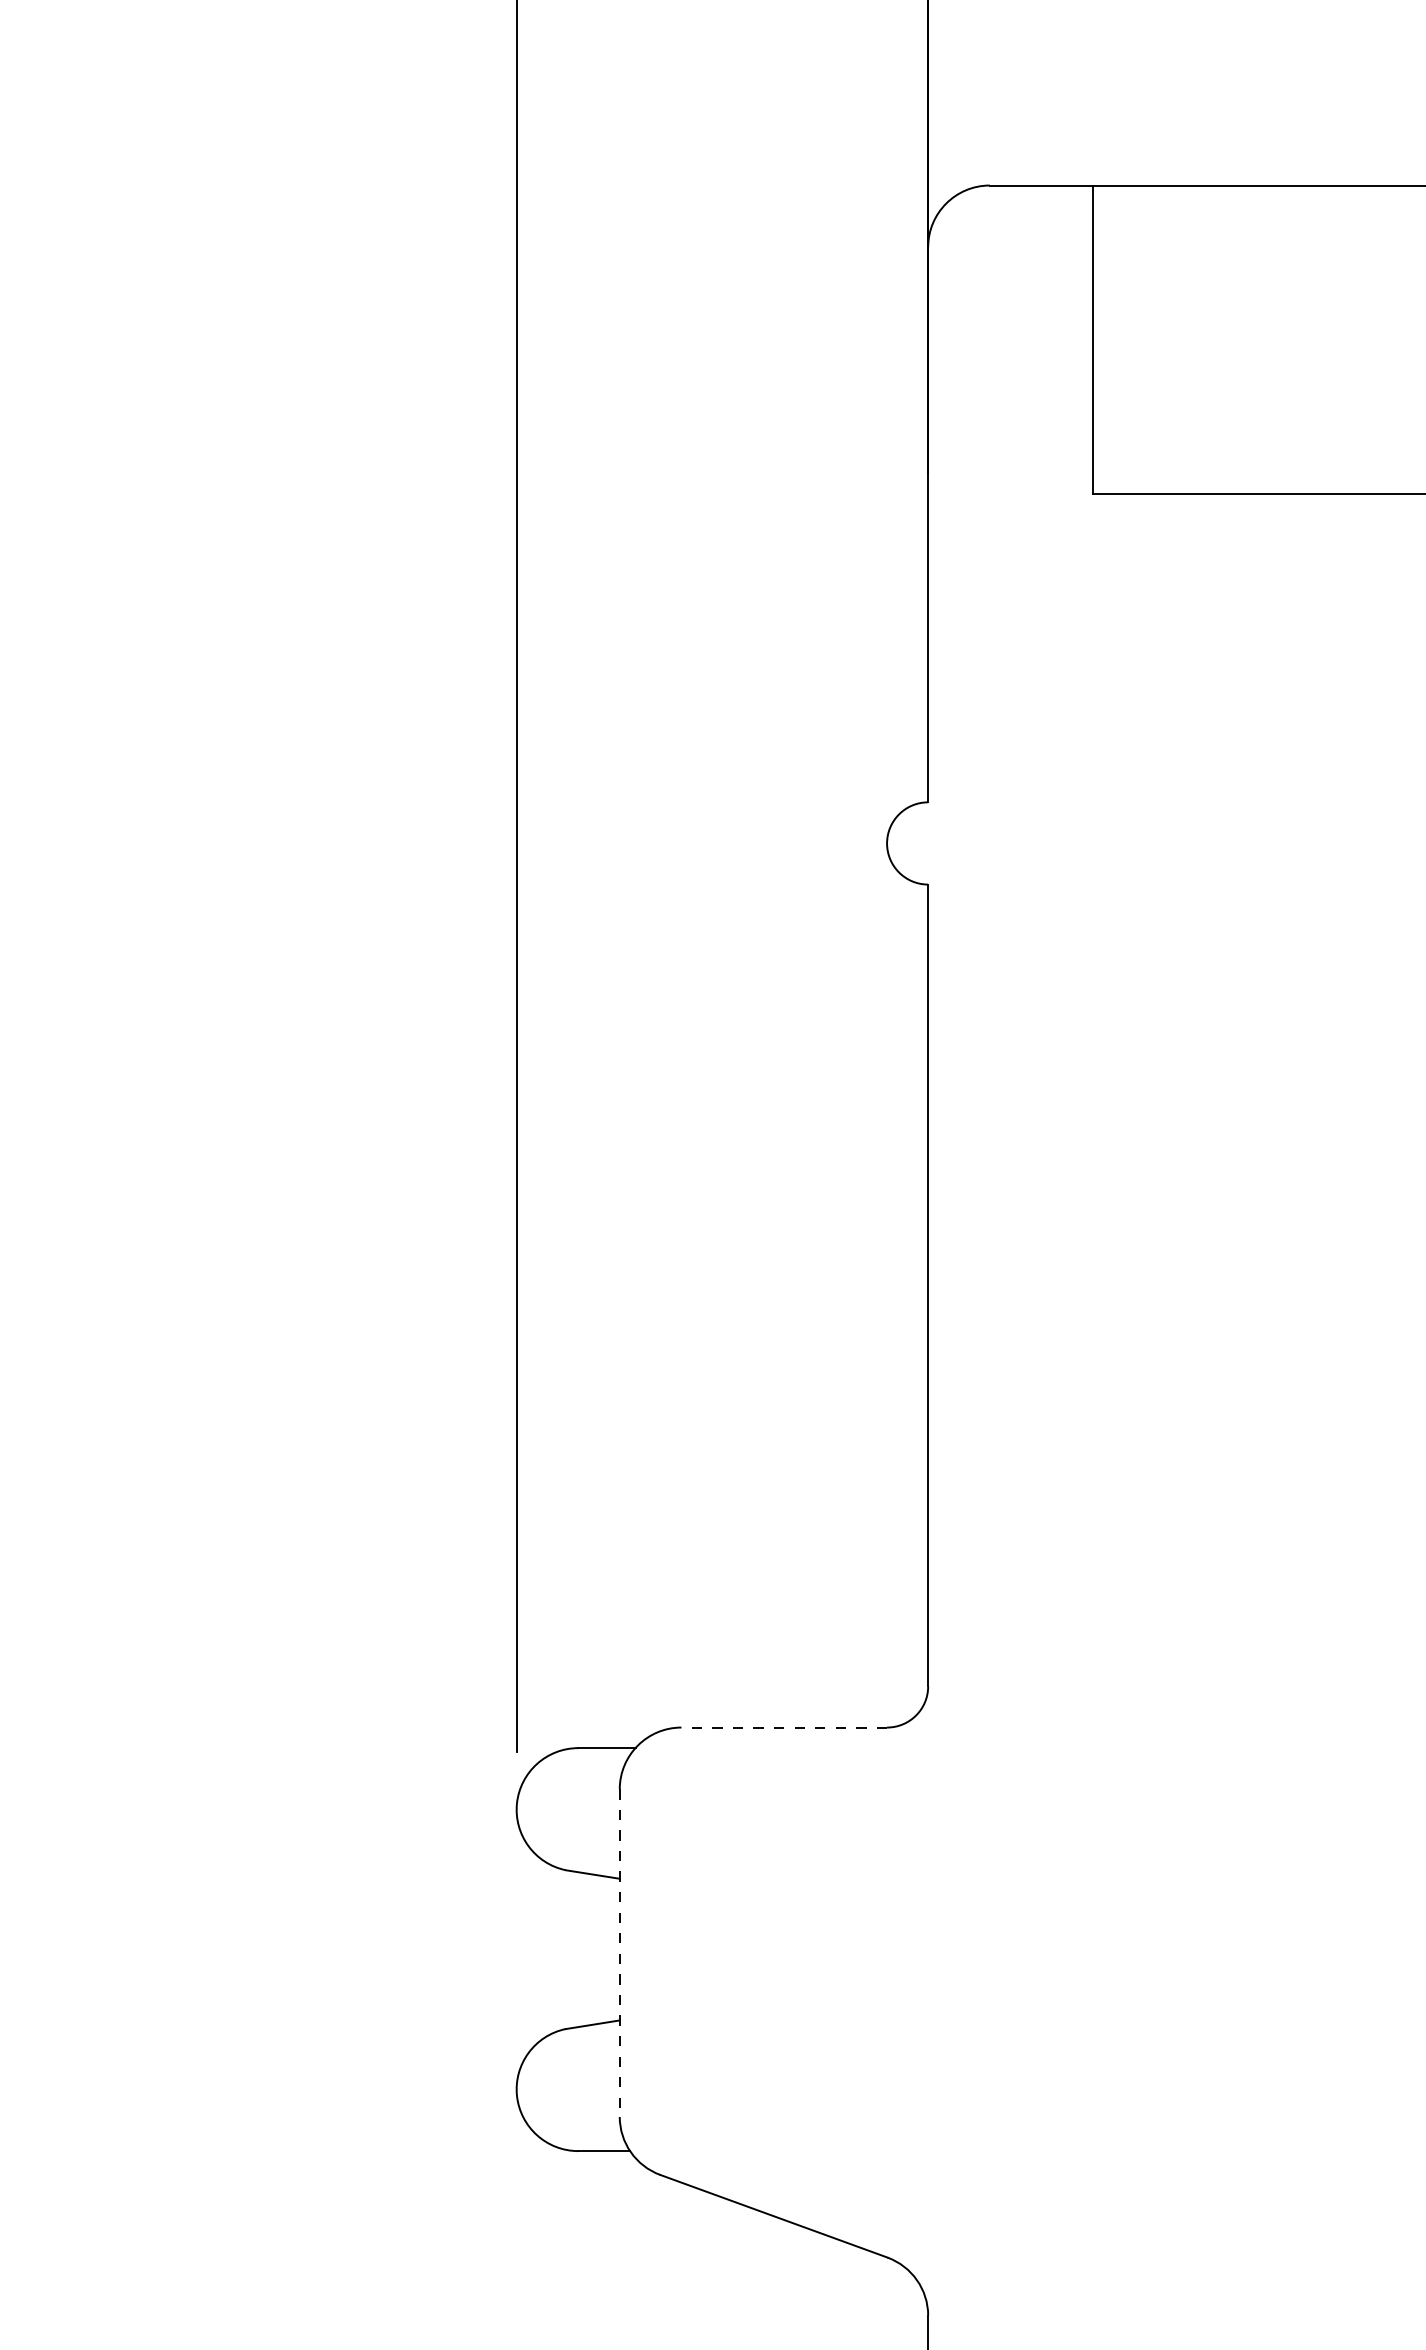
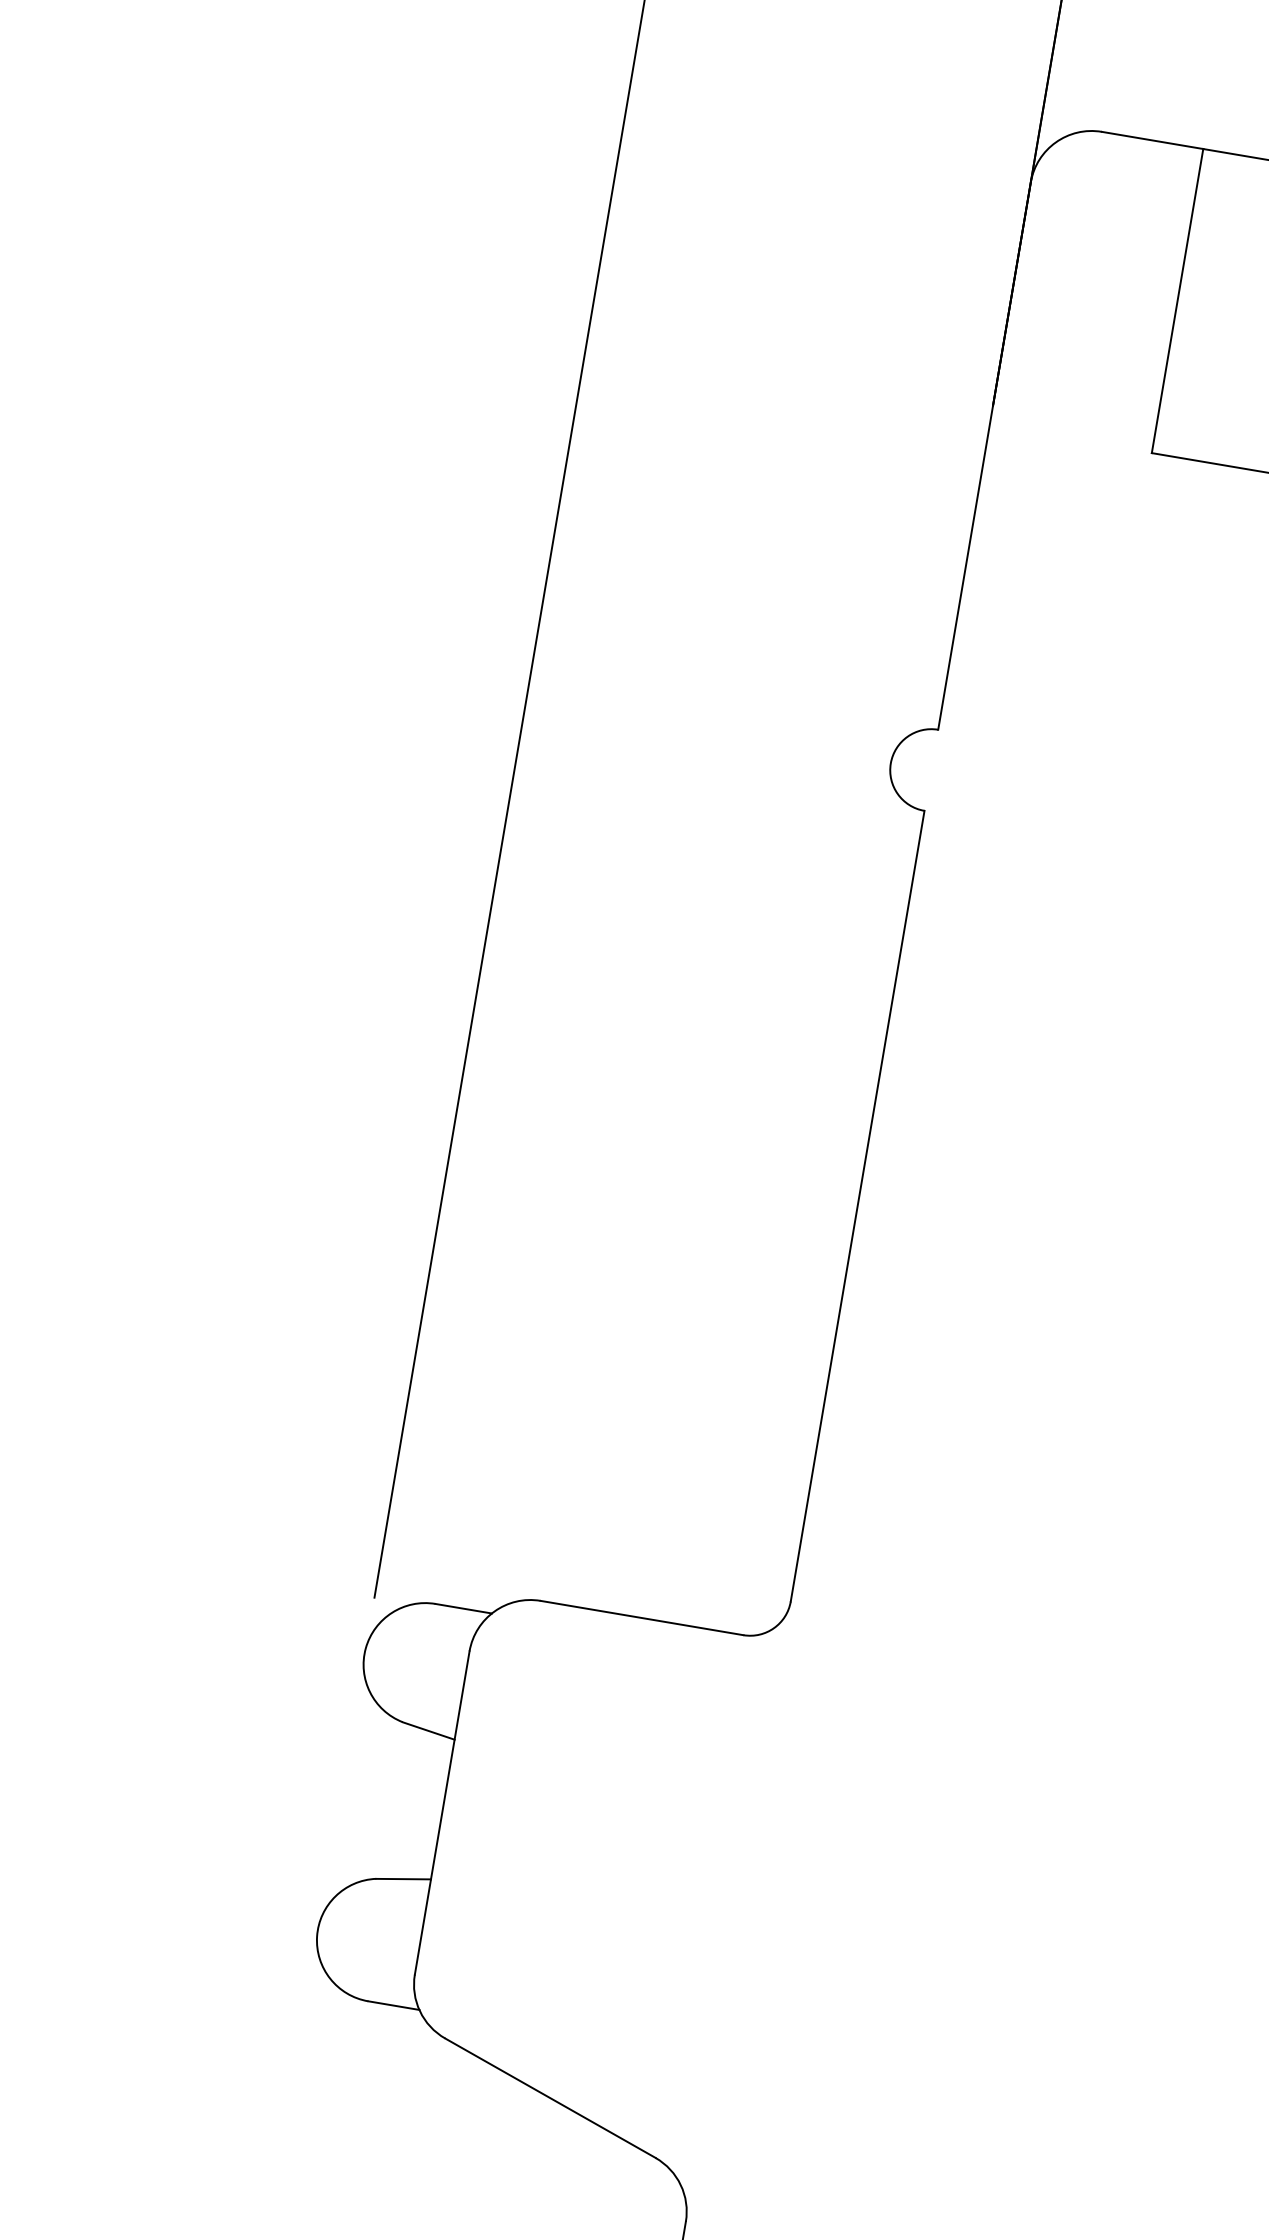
line: (784, 1727) -> (642, 1618), dashed -> solid
line: (619, 1953) -> (441, 1813), dashed -> solid

